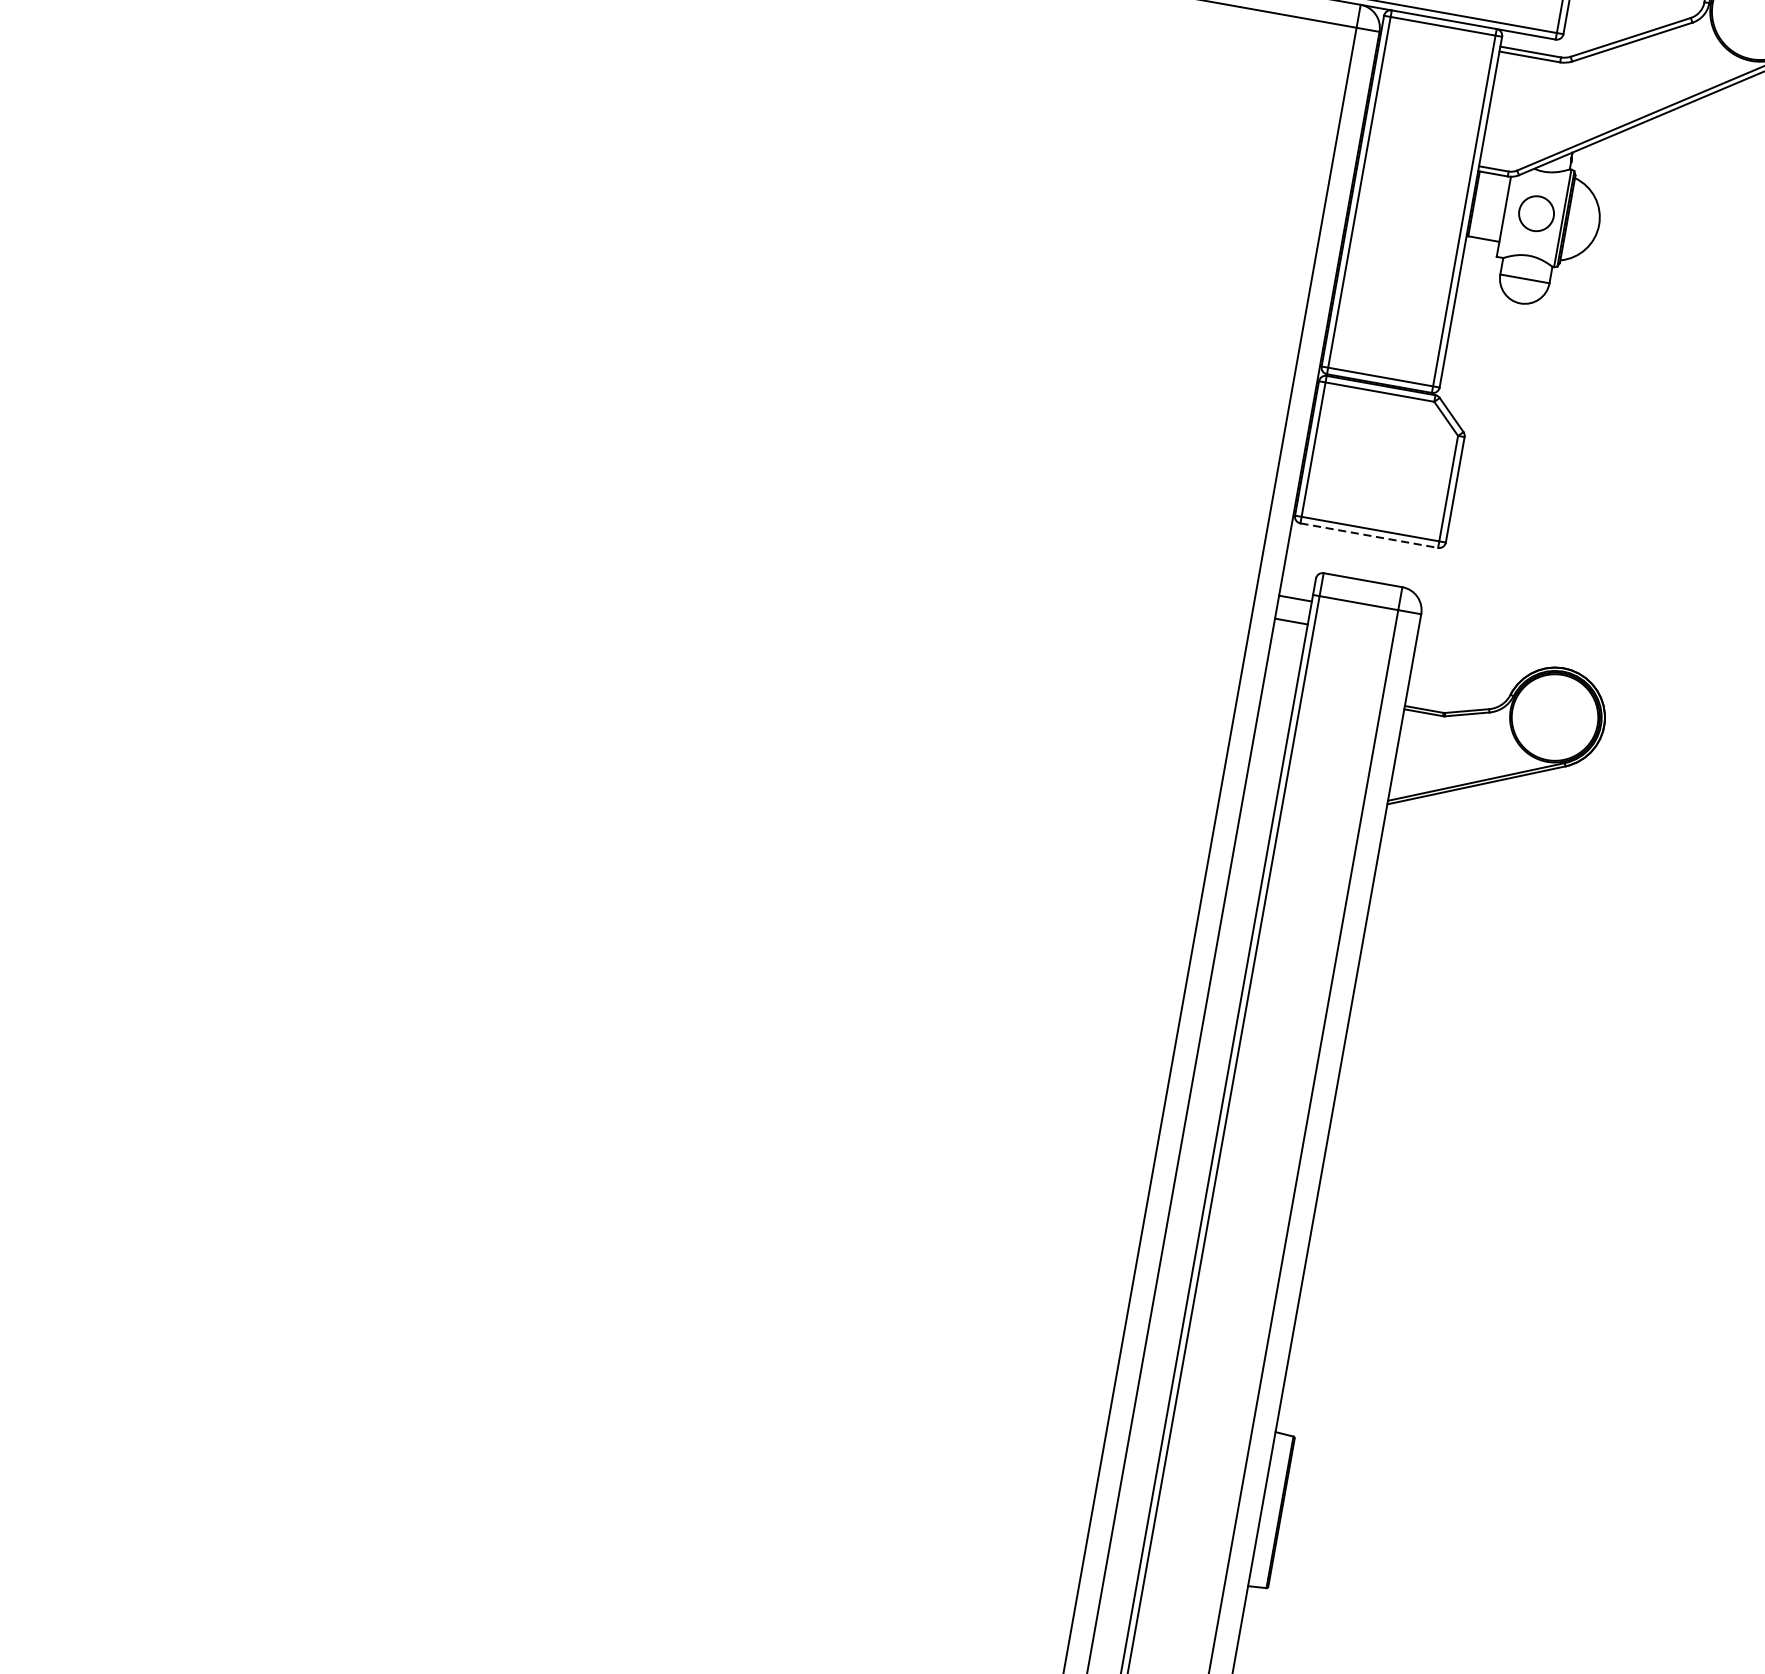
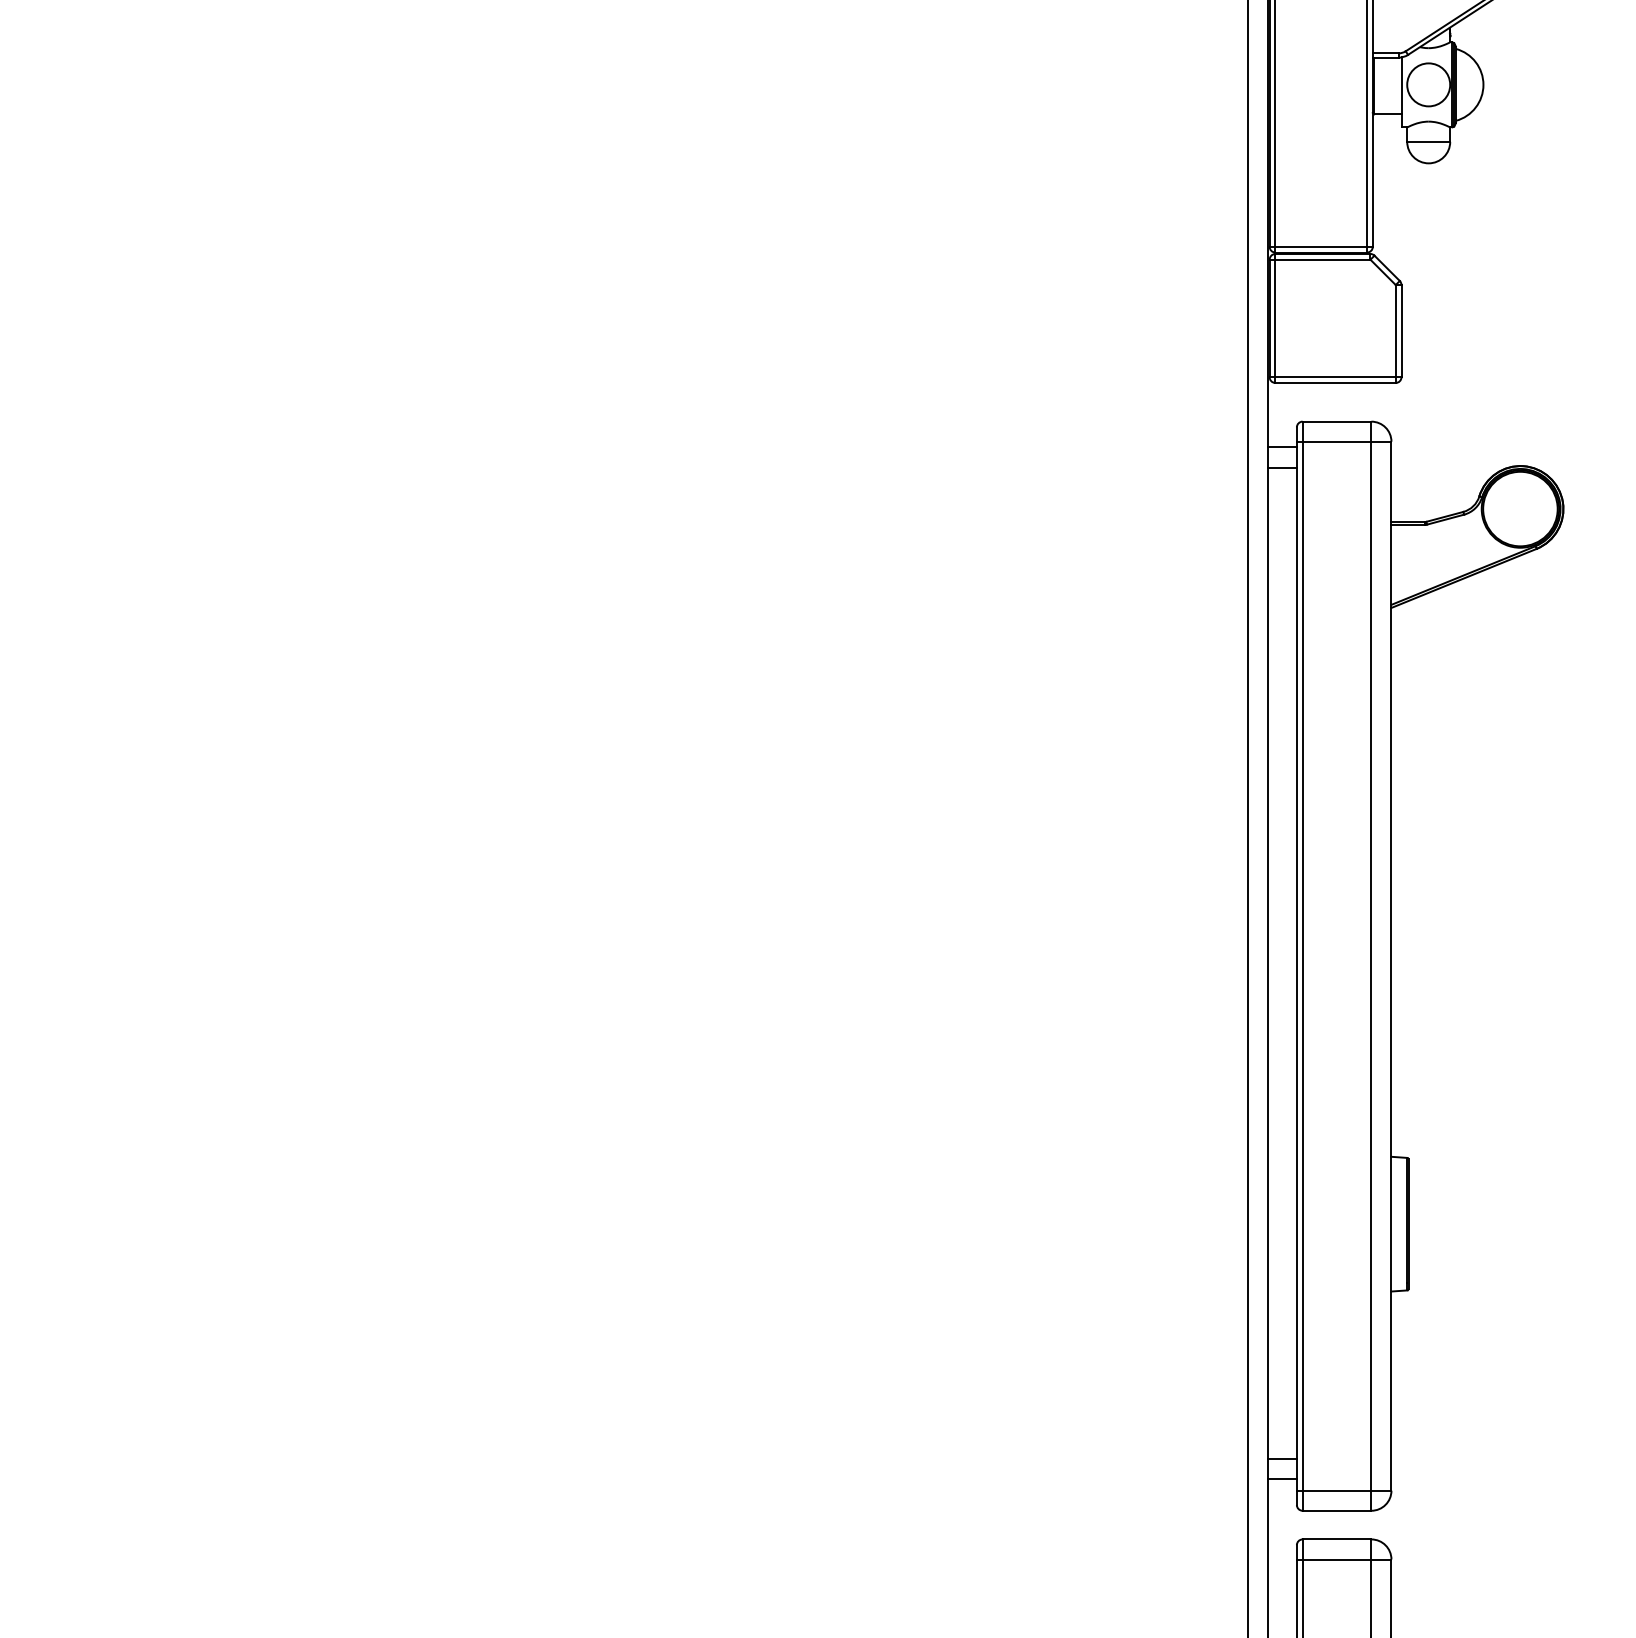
circle: (1536, 213) -> (1428, 84), size x1.43
line: (1370, 535) -> (1336, 382), dashed -> solid

